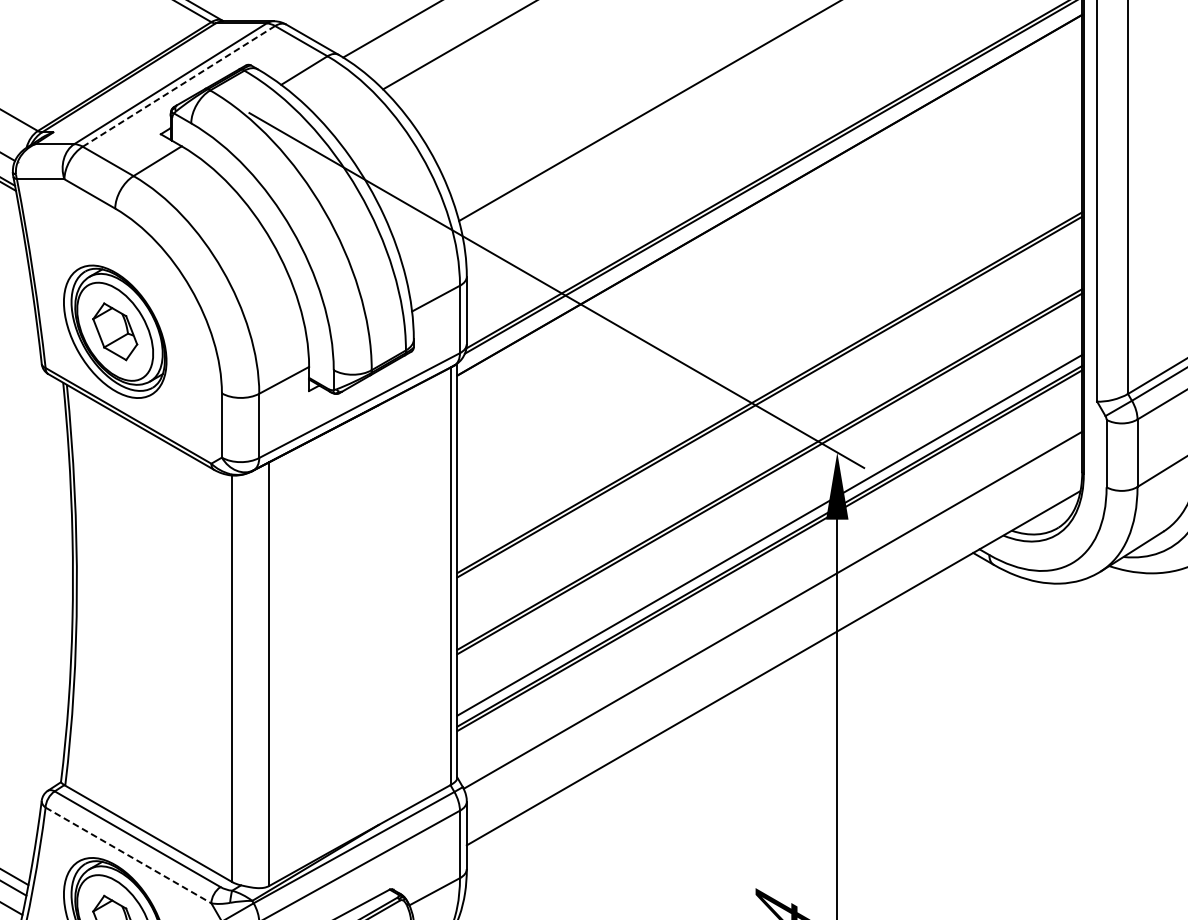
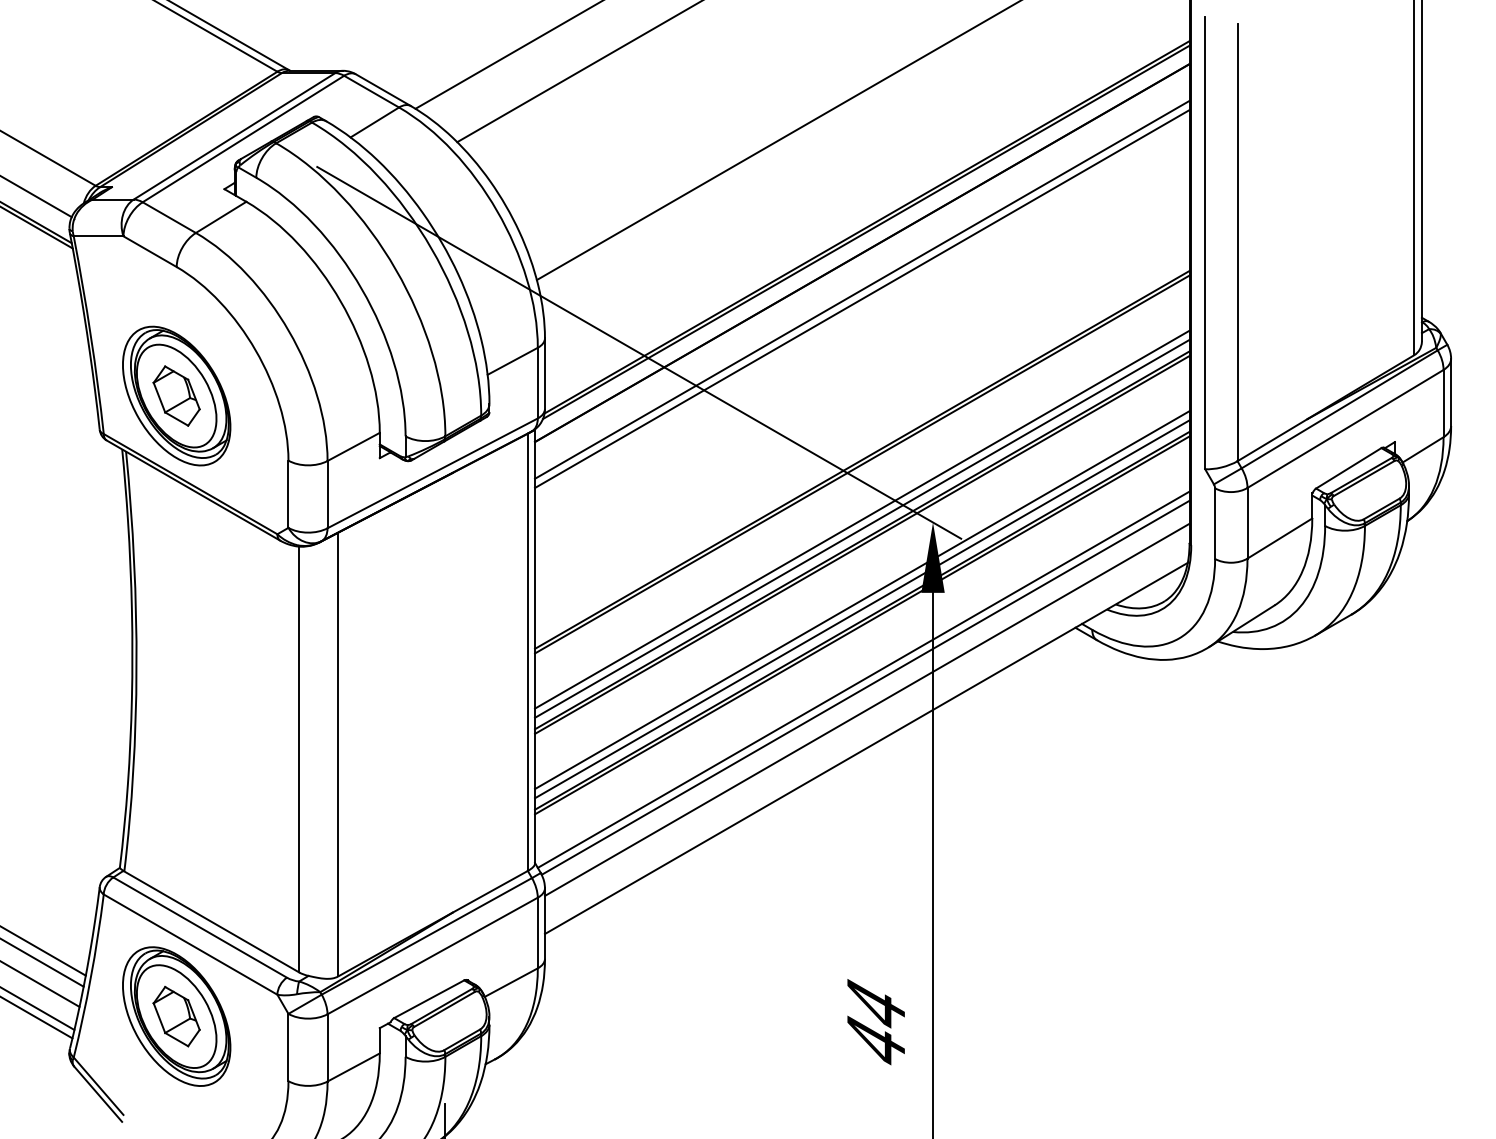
line: (179, 86) -> (243, 139), dashed -> solid
line: (769, 230) -> (862, 289), added
line: (769, 238) -> (862, 298), added
line: (769, 449) -> (862, 519), added
line: (769, 458) -> (862, 528), added
line: (769, 526) -> (862, 600), added
line: (770, 602) -> (863, 679), added
line: (773, 631) -> (866, 709), added
line: (129, 855) -> (191, 944), dashed -> solid

